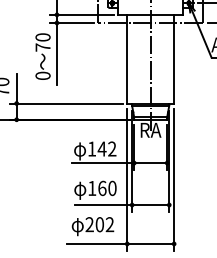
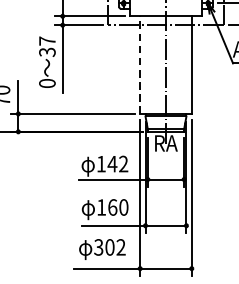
text: (42, 42) -> (46, 46), 70 -> 37
line: (127, 58) -> (140, 64), solid -> dashed
text: (89, 224) -> (98, 247), 202 -> 302

